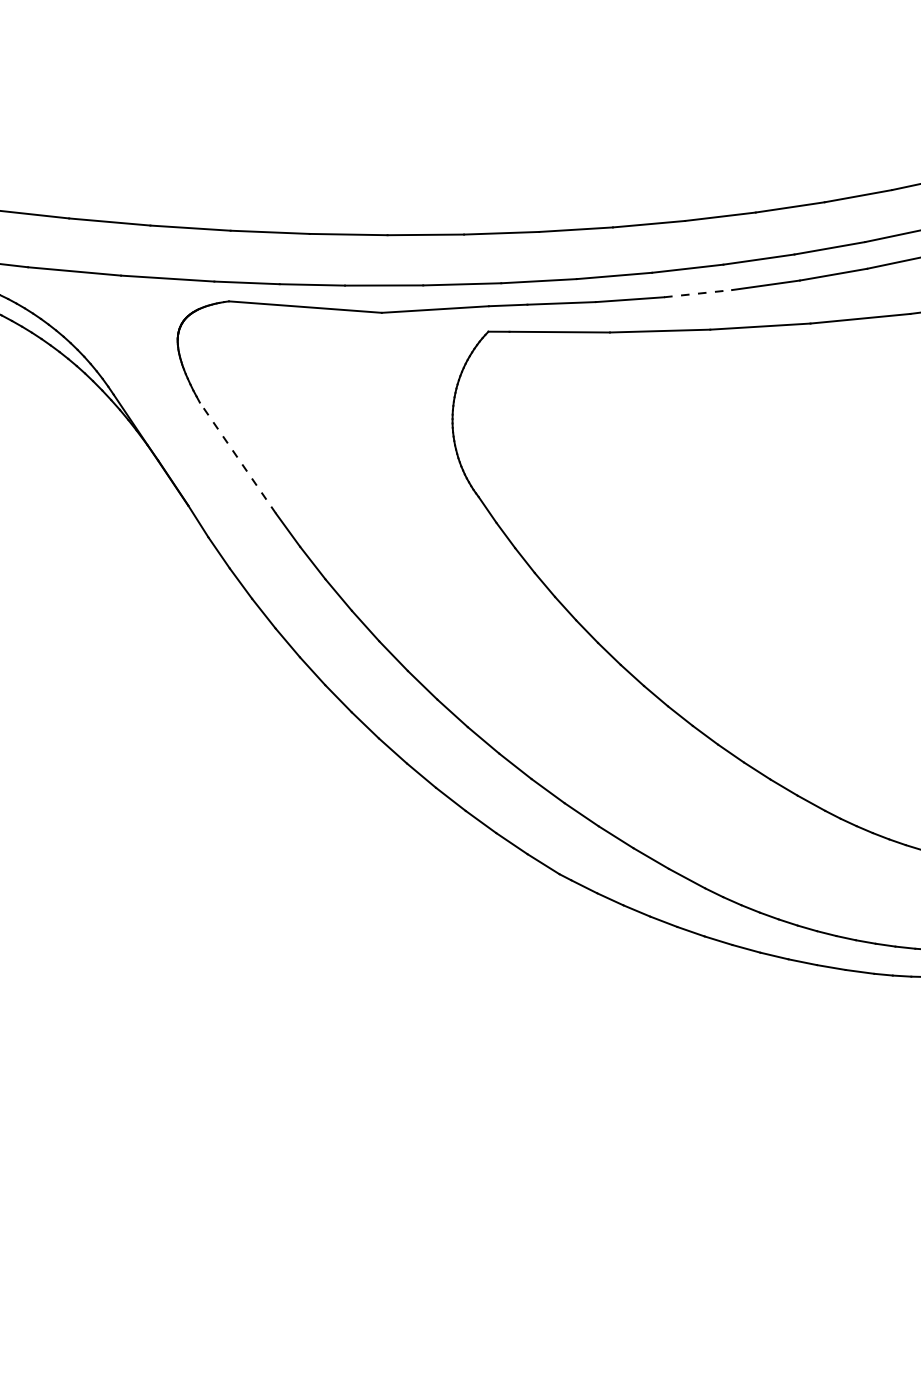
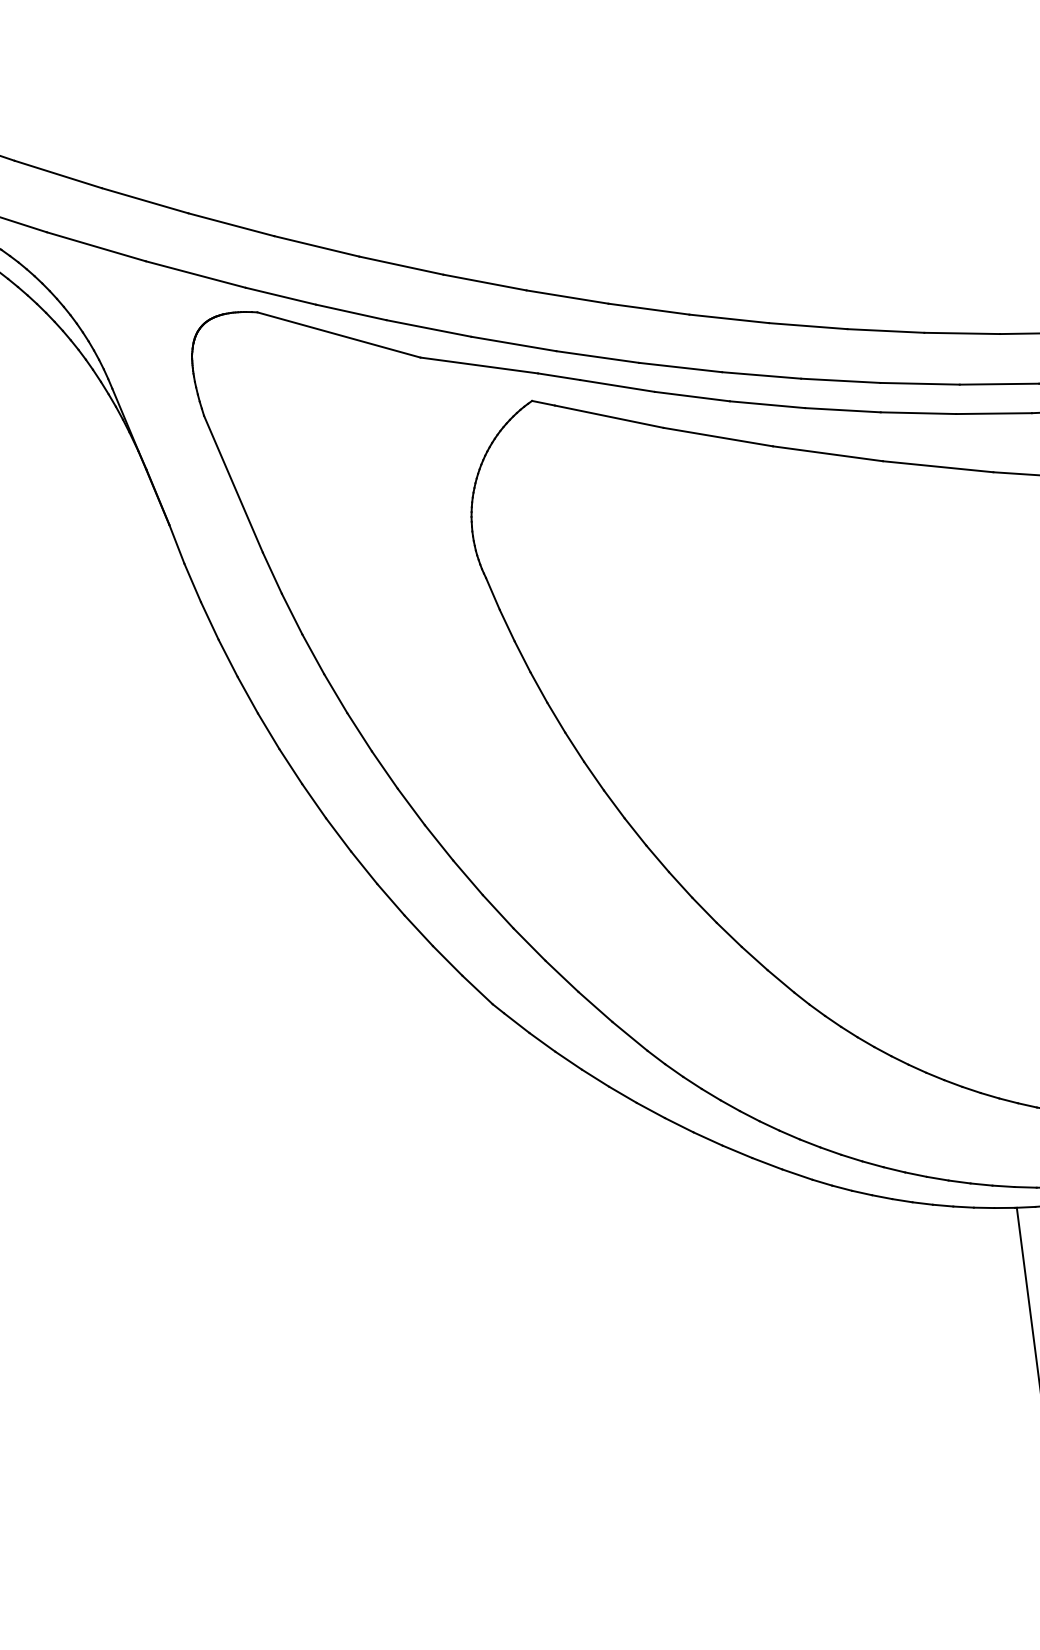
line: (698, 293) -> (767, 404), dashed -> solid
line: (237, 457) -> (233, 483), dashed -> solid

